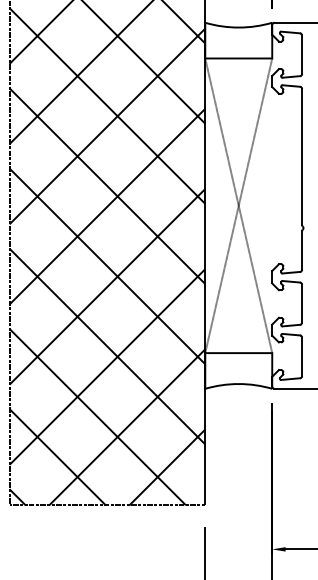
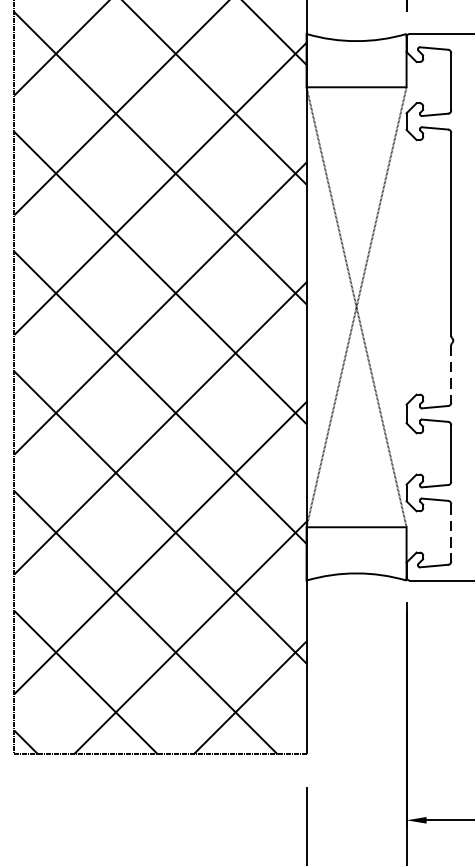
line: (302, 251) -> (451, 375), solid -> dashed
line: (302, 357) -> (451, 533), solid -> dashed

